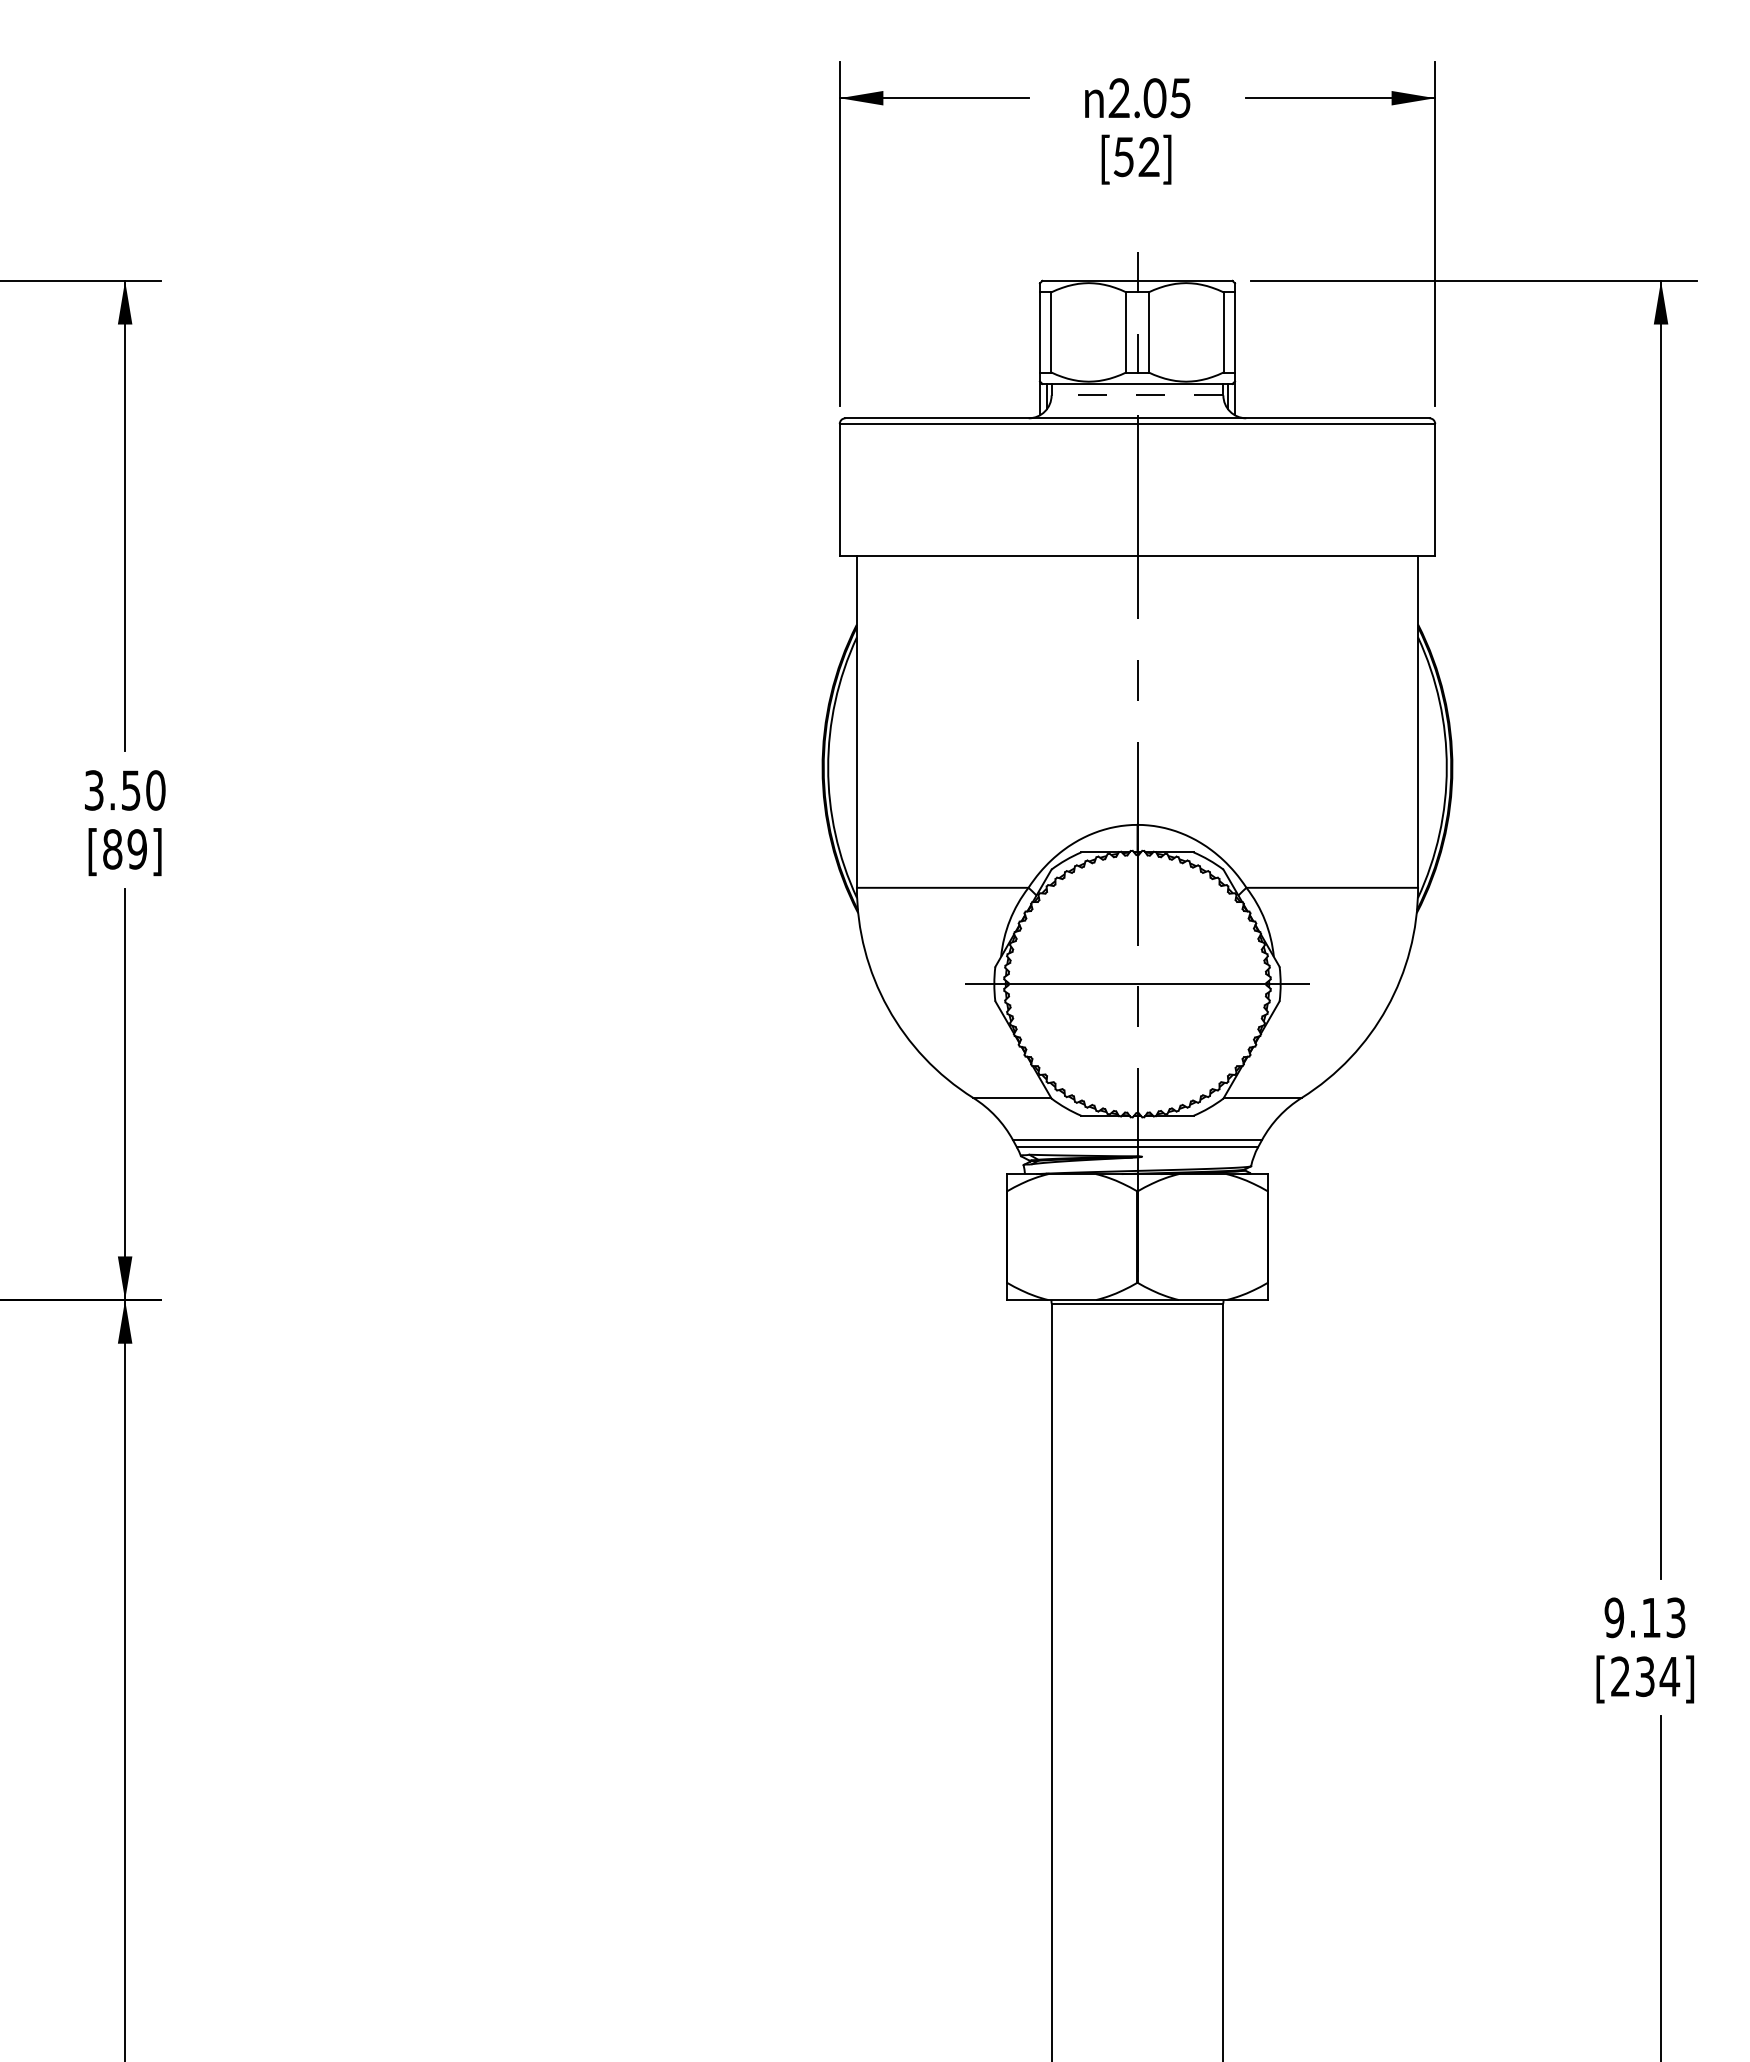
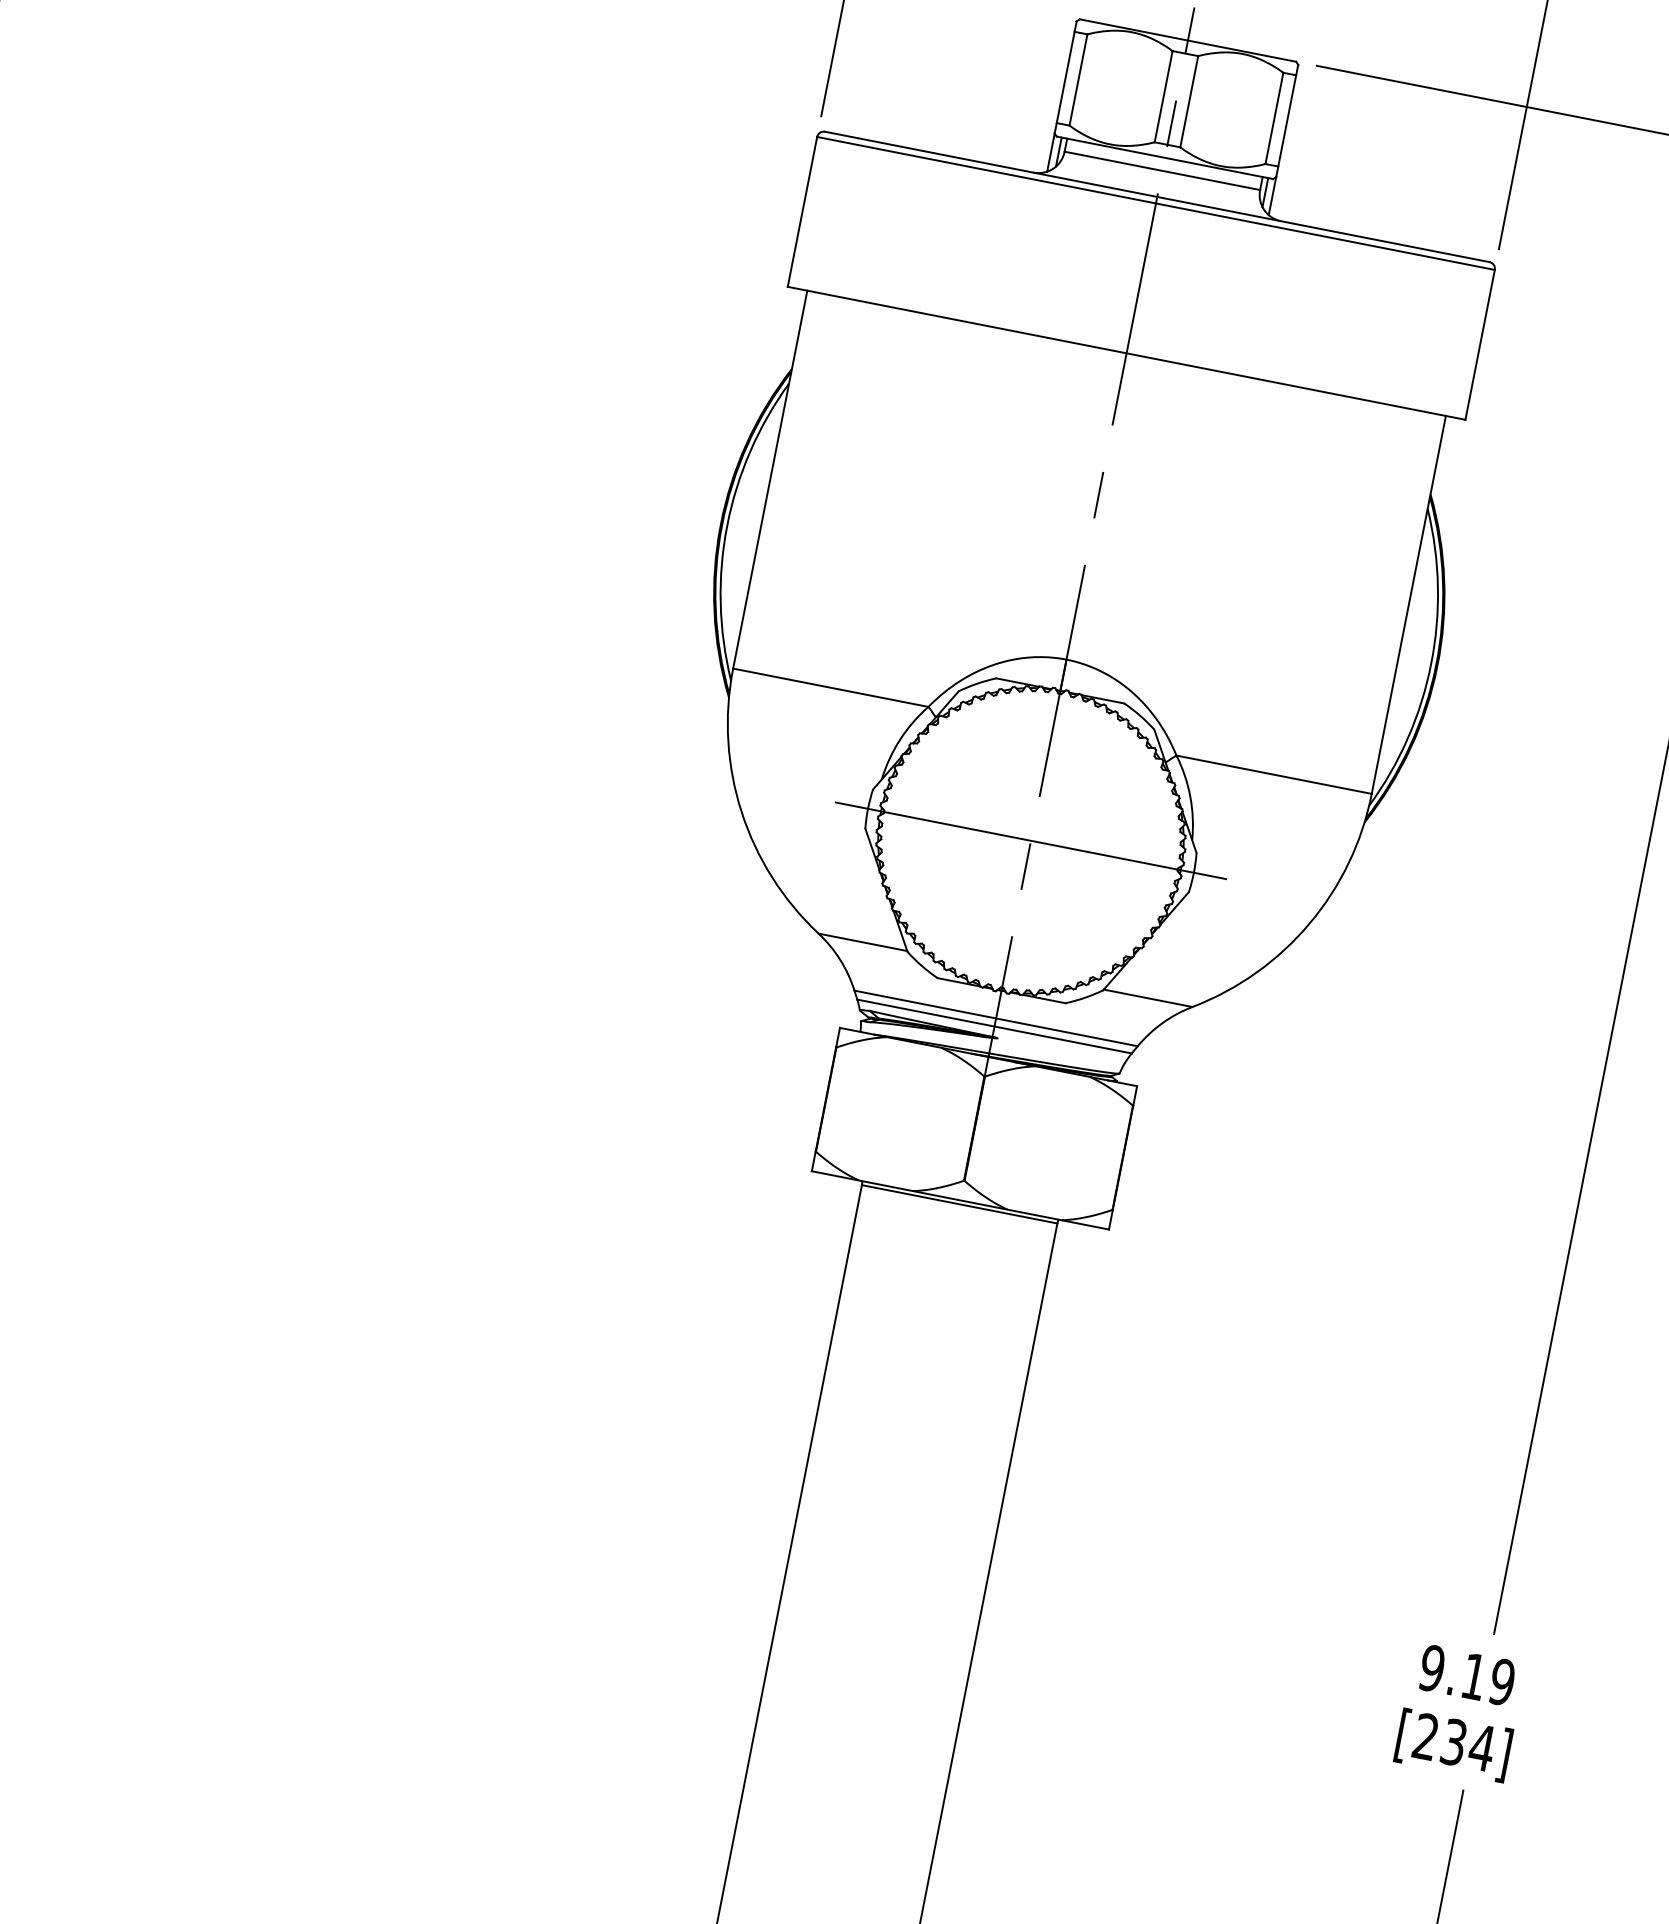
line: (1137, 395) -> (1162, 170), dashed -> solid
text: (1675, 1617) -> (1501, 1681), 9.13 -> 9.19

